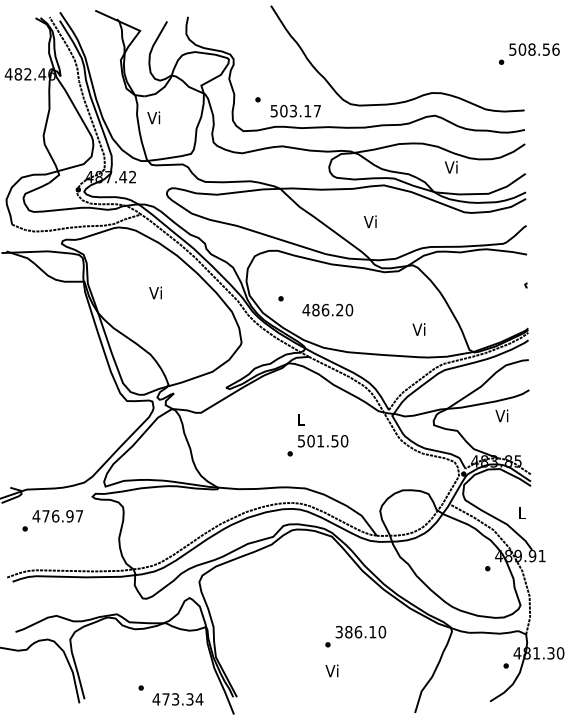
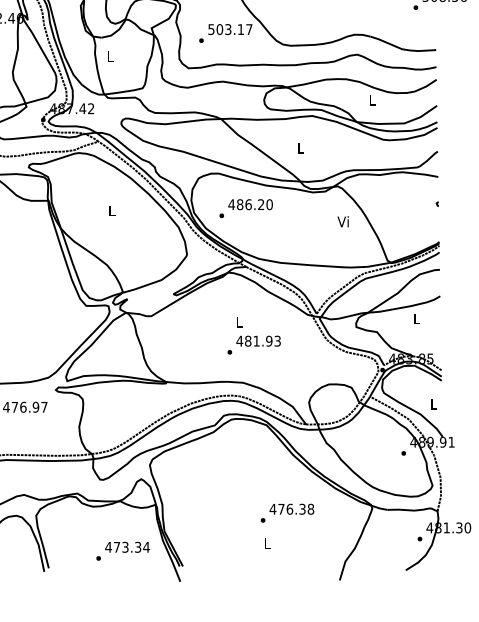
text: (295, 110) -> (230, 28), moved
text: (153, 117) -> (109, 56), Vi -> L
text: (450, 167) -> (370, 100), Vi -> L
text: (370, 221) -> (300, 147), Vi -> L
text: (155, 292) -> (111, 210), Vi -> L
text: (327, 309) -> (250, 204), moved
text: (418, 329) -> (342, 221), moved
text: (501, 415) -> (415, 318), Vi -> L
text: (322, 441) -> (258, 341), 501.50 -> 481.93
text: (360, 631) -> (291, 508), 386.10 -> 476.38
text: (331, 670) -> (266, 543), Vi -> L
text: (177, 699) -> (127, 547), moved

